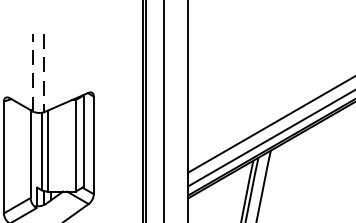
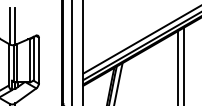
line: (31, 71) -> (9, 25), dashed -> solid
line: (44, 73) -> (15, 26), dashed -> solid

